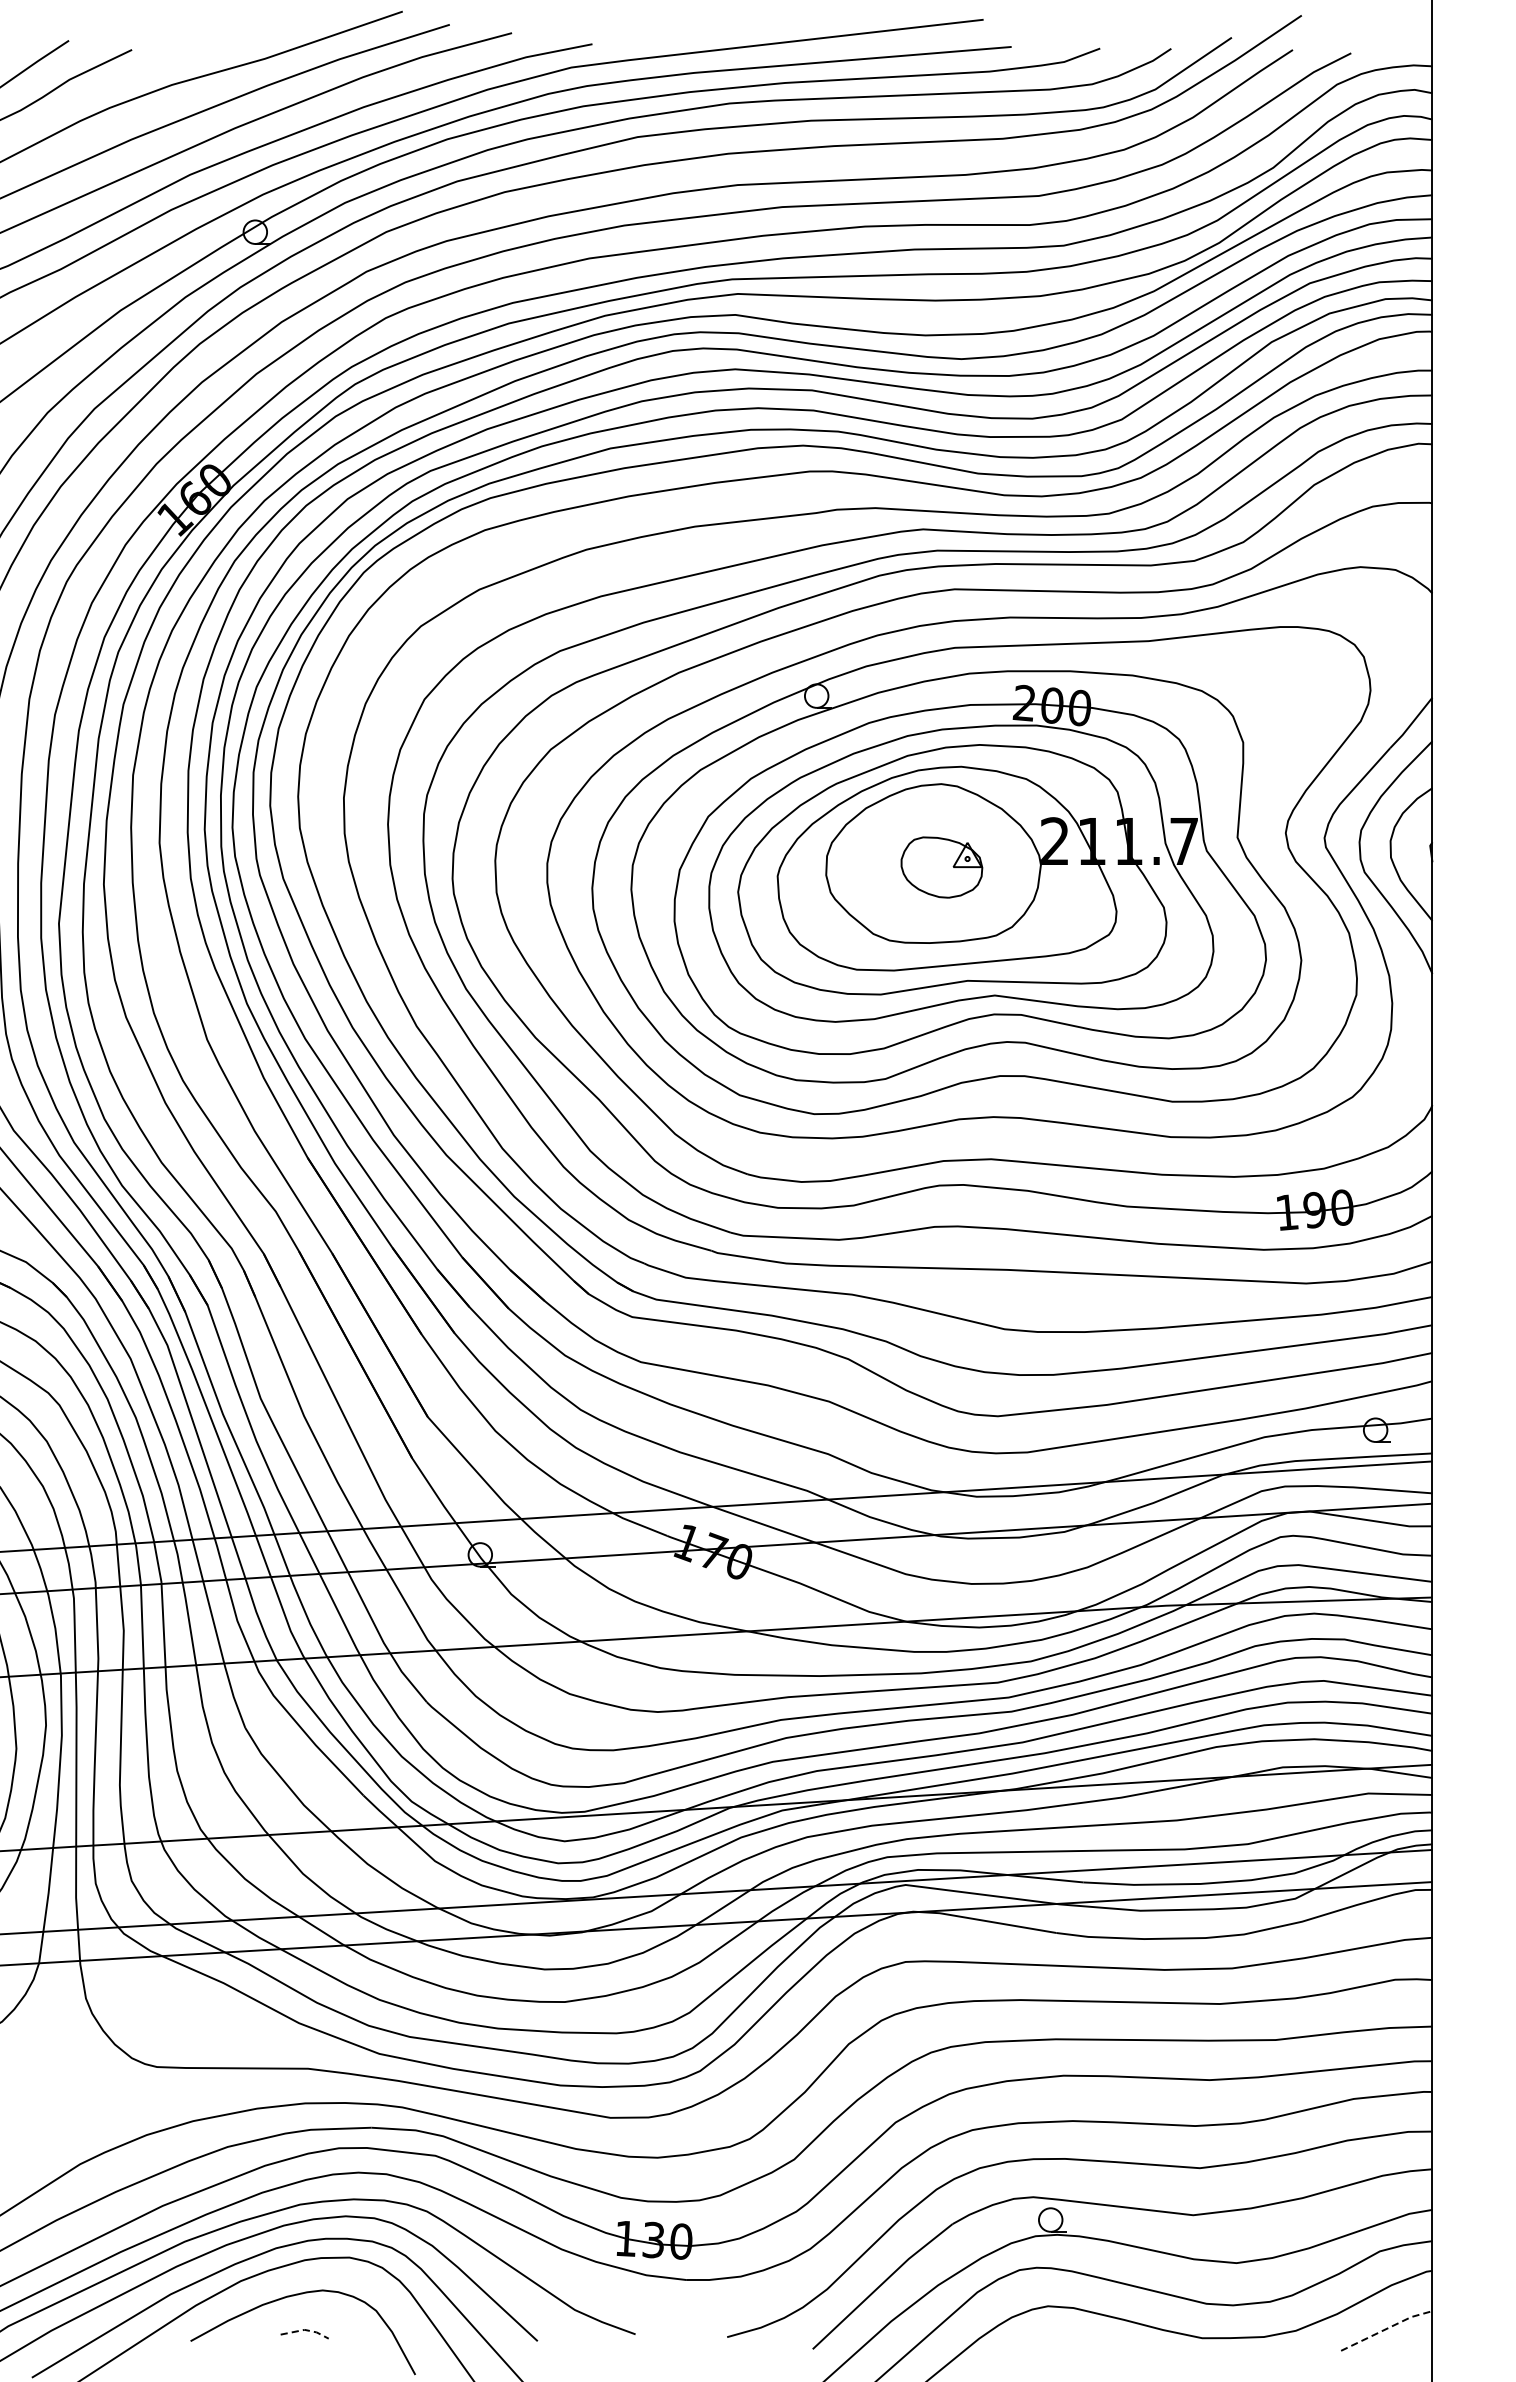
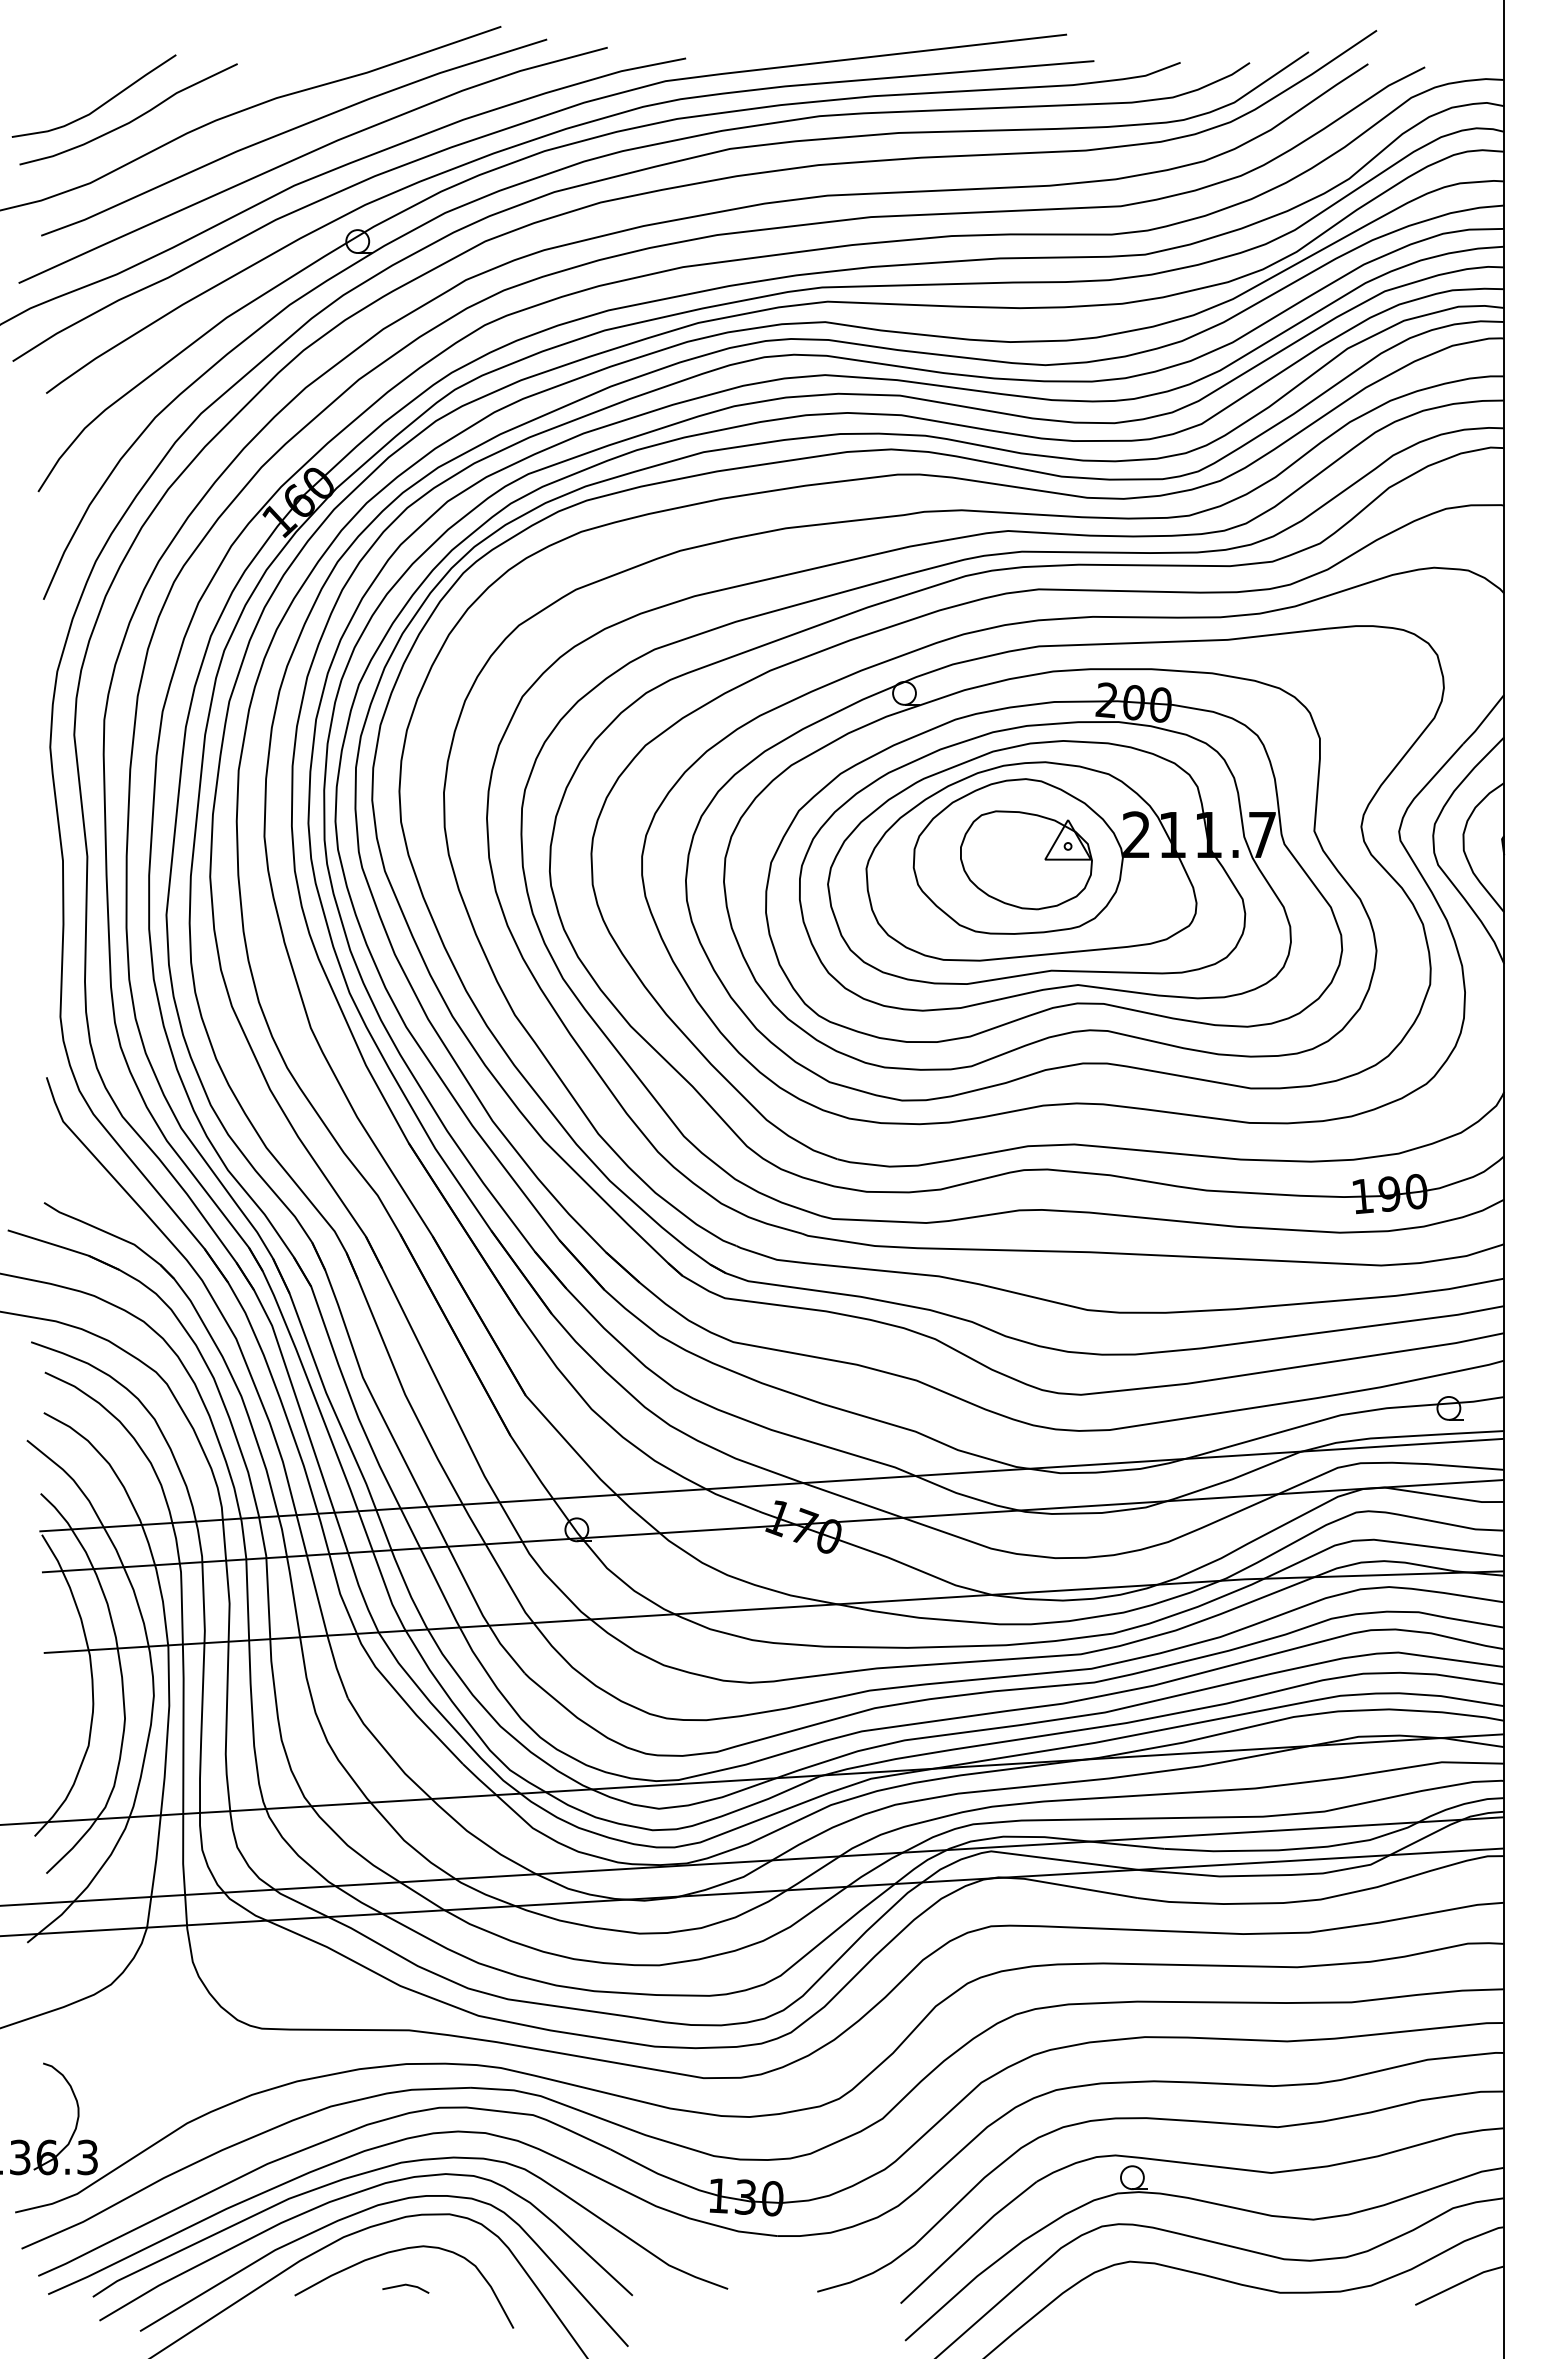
part: (941, 867) -> (1026, 860), size x1.67
line: (1387, 2328) -> (1460, 2283), dashed -> solid
line: (305, 2329) -> (406, 2284), dashed -> solid

